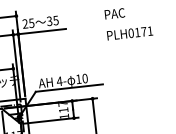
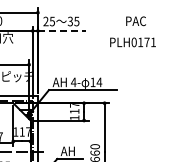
line: (42, 31) -> (62, 30), solid -> dashed
text: (129, 33) -> (132, 42), moved
text: (85, 78) -> (99, 82), 10 -> 14

